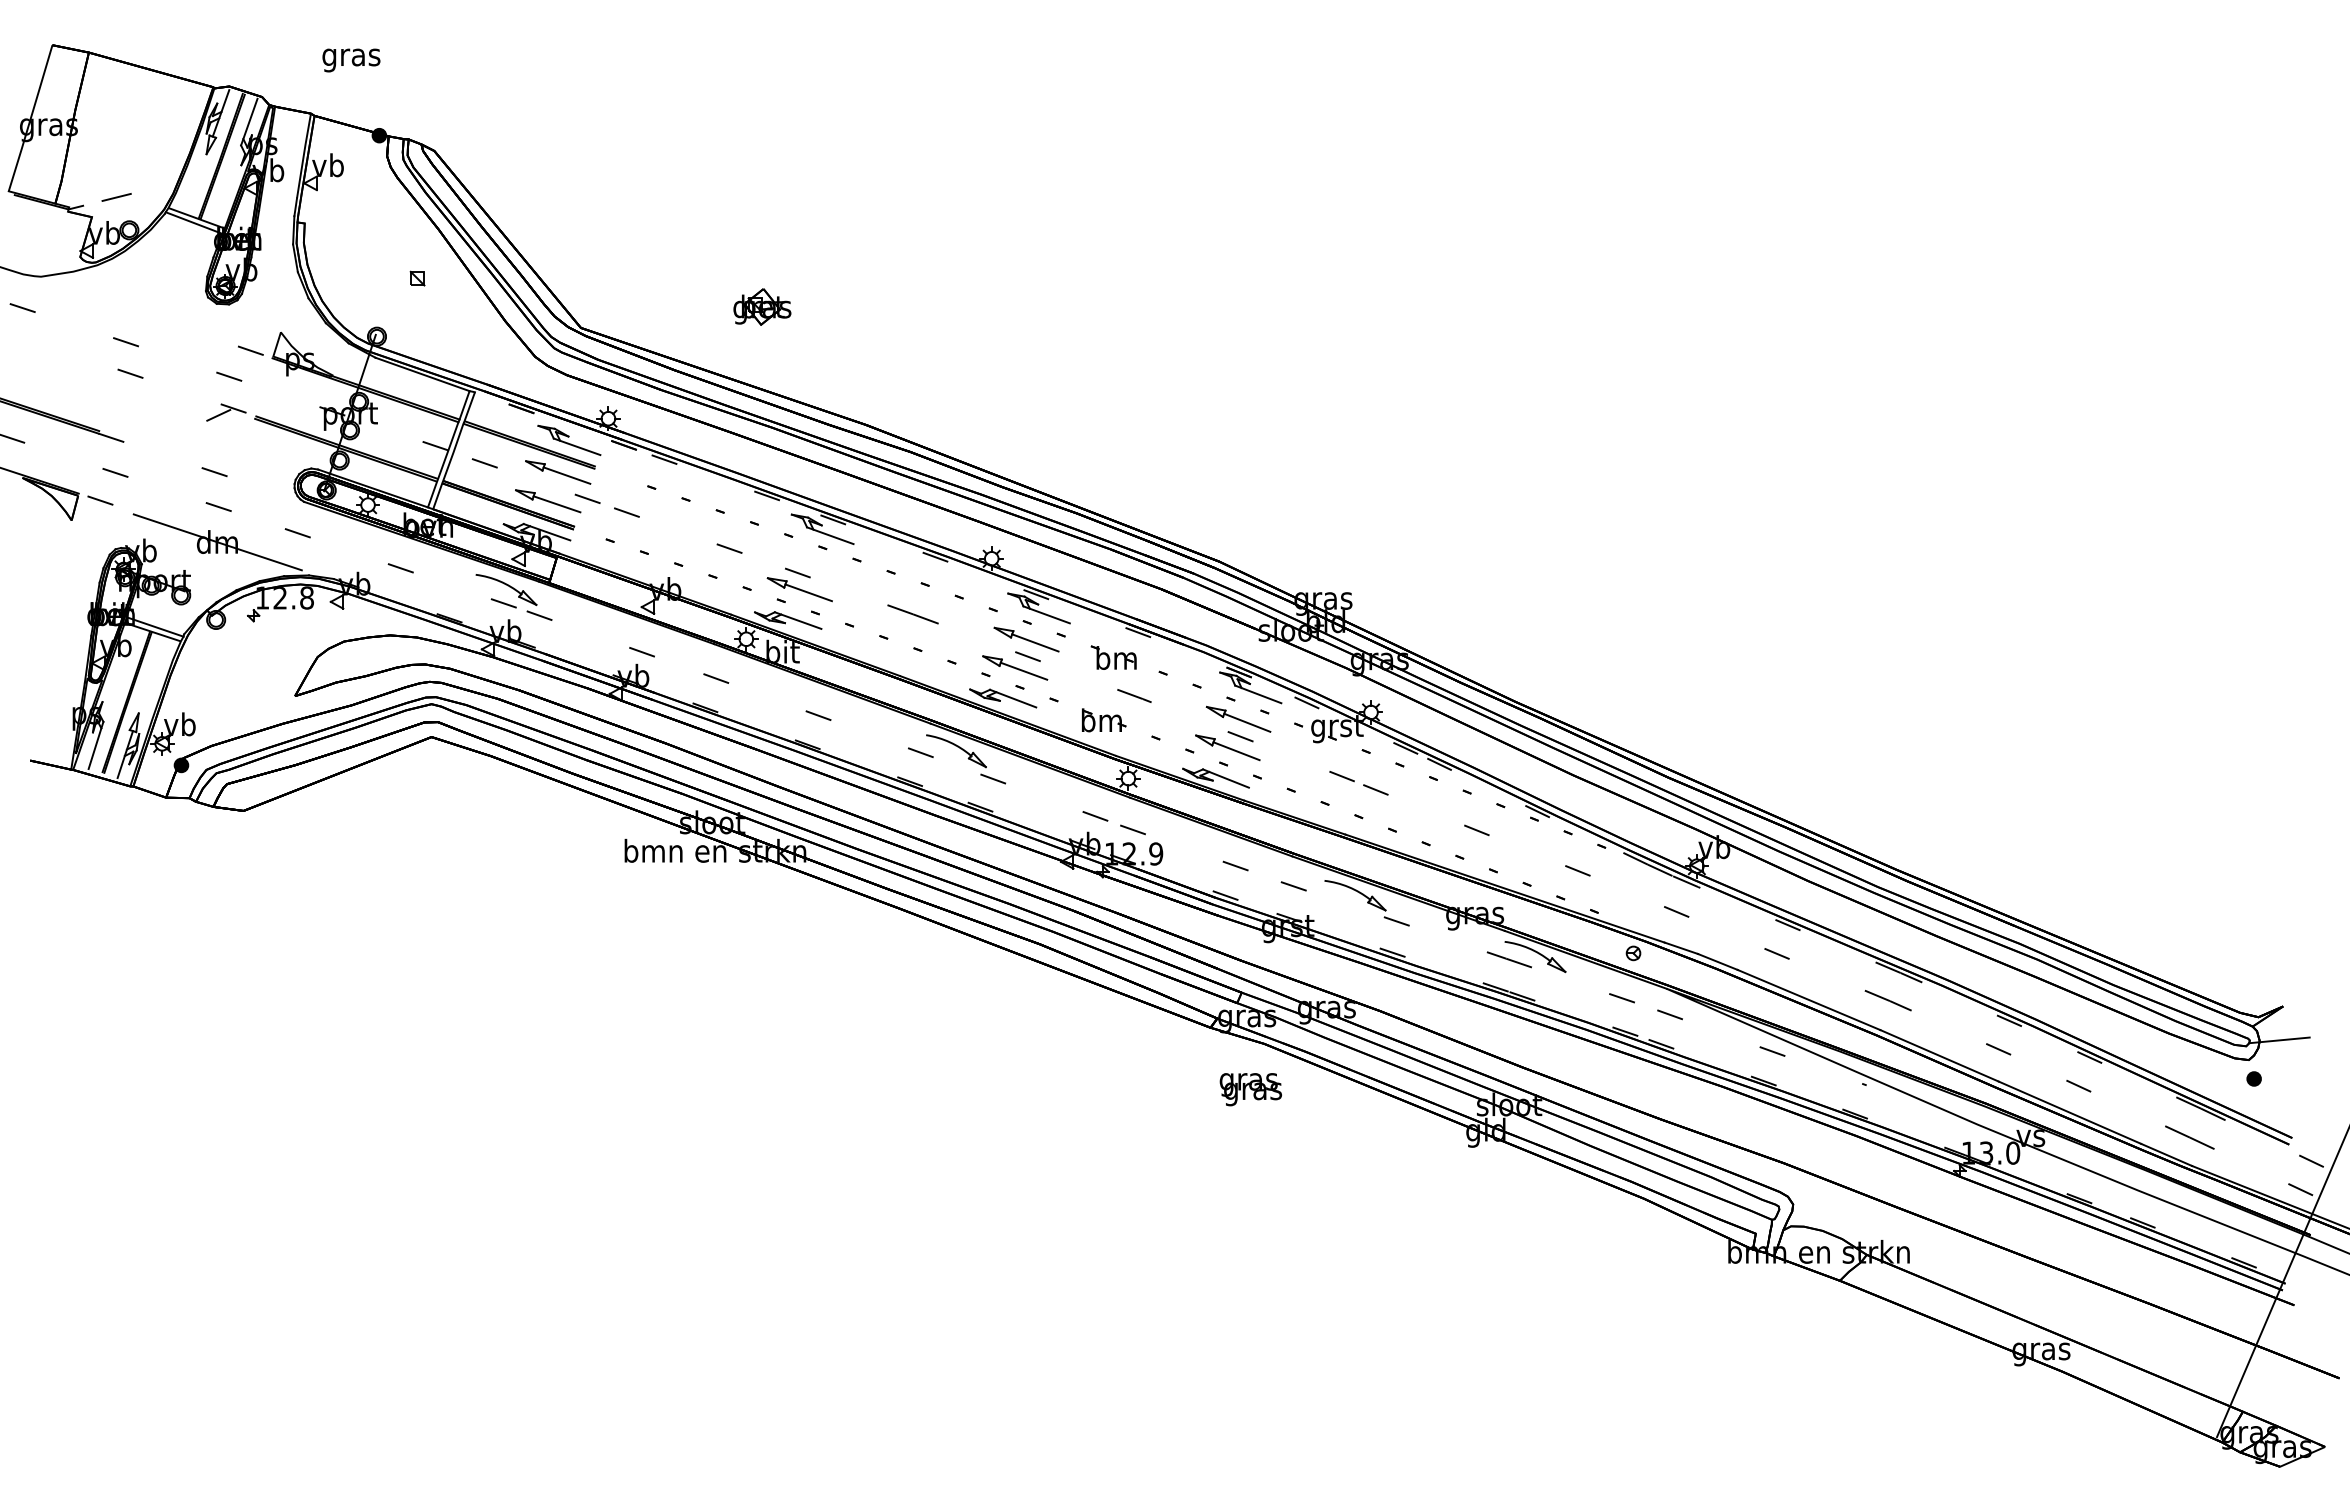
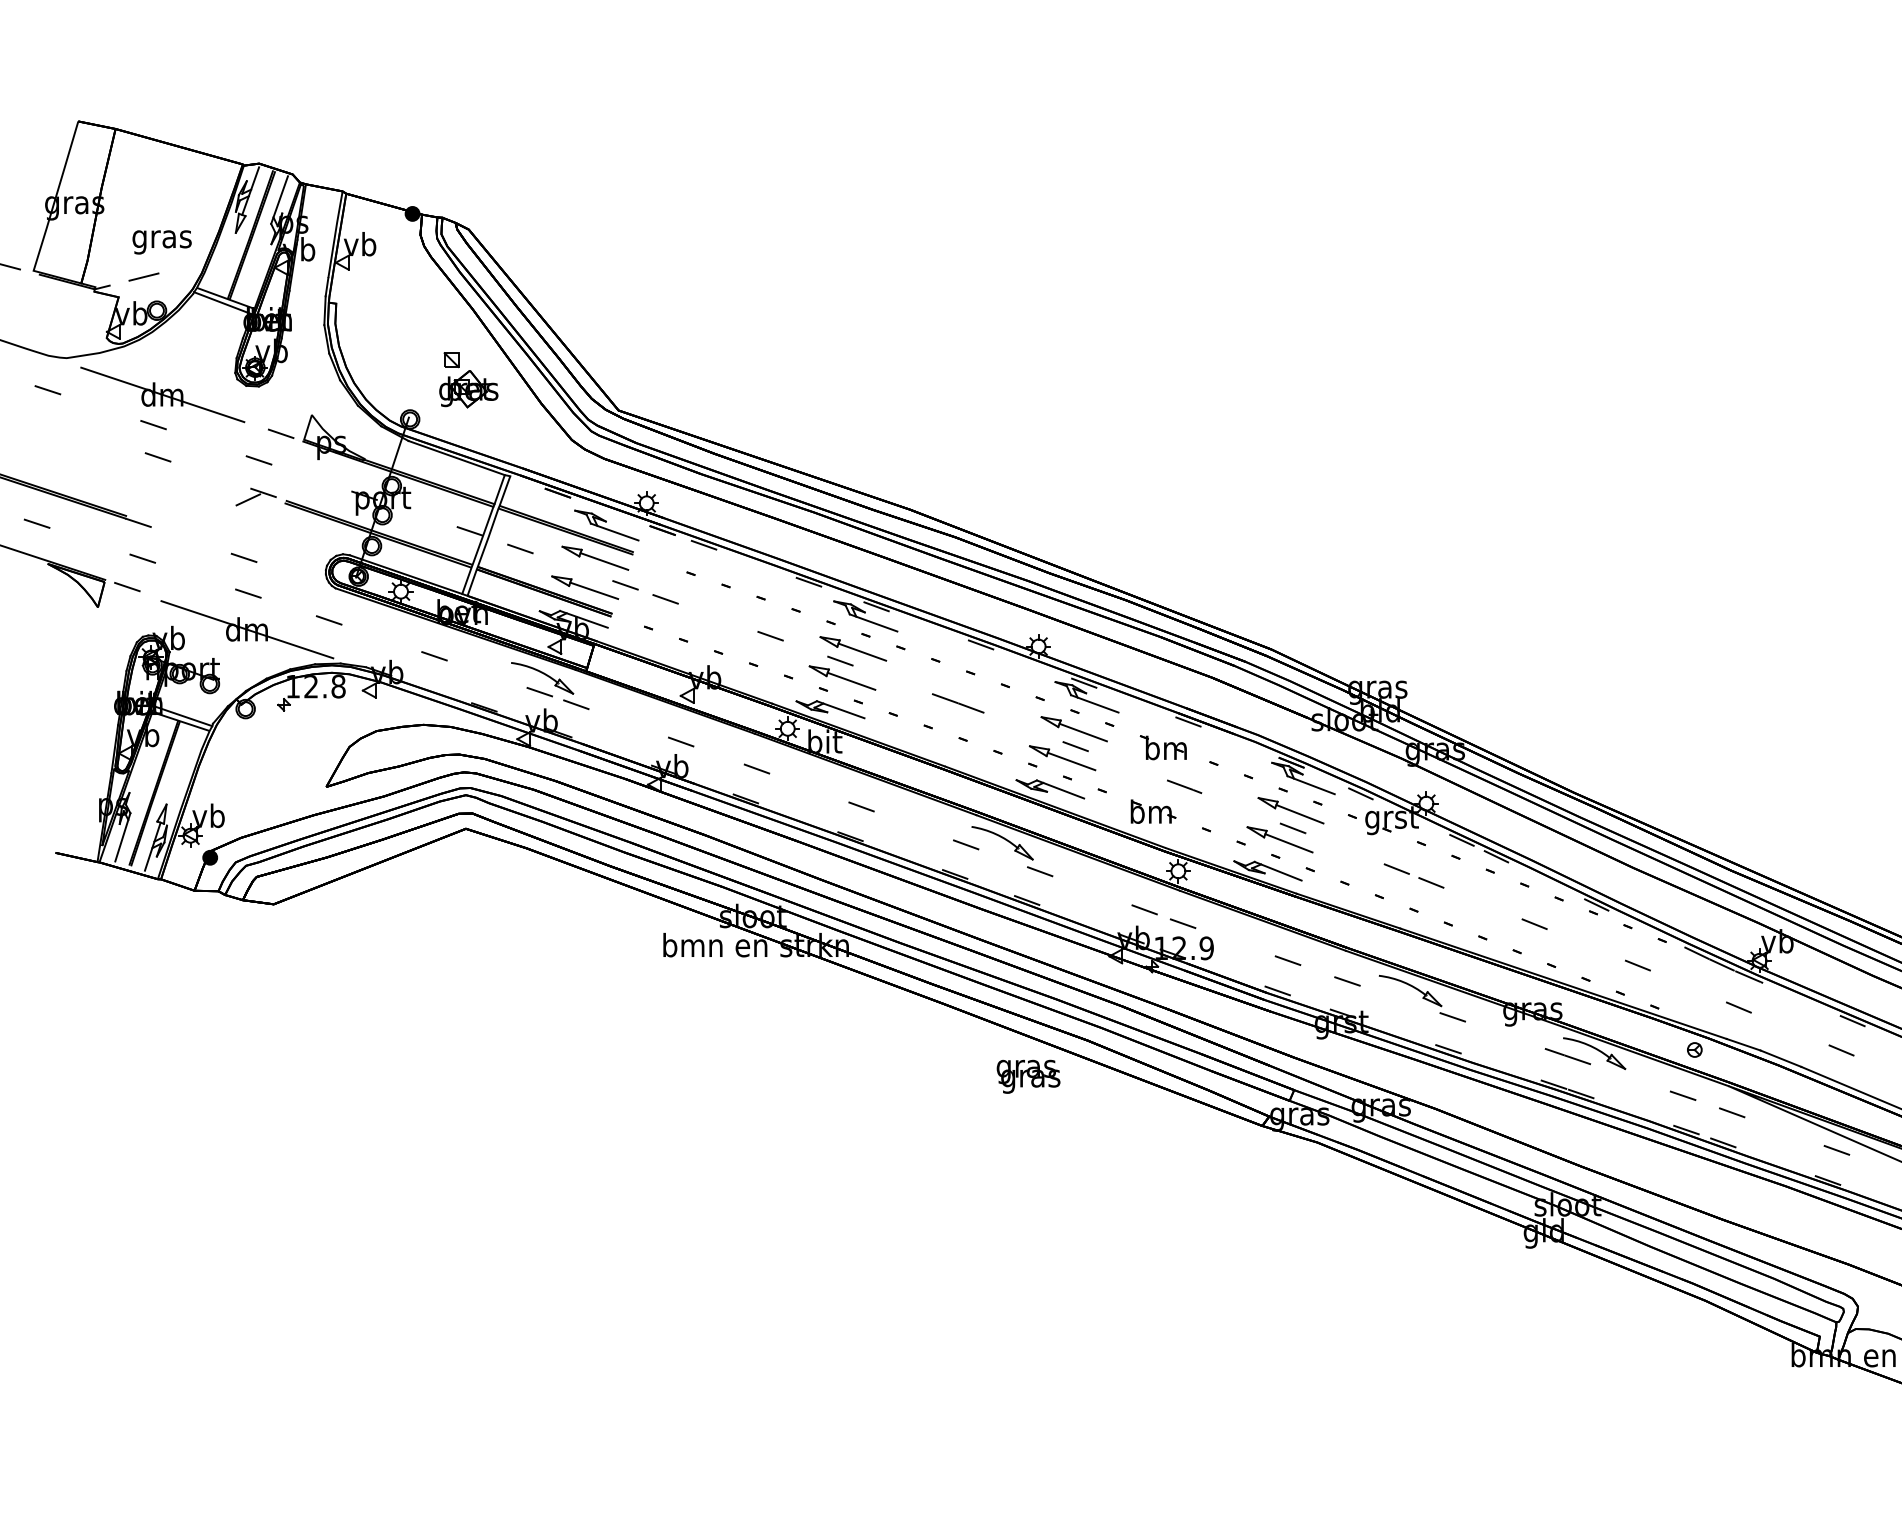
text: (351, 60) -> (162, 242), moved
part: (762, 306) -> (468, 388), moved
part: (134, 312) -> (162, 394), added
part: (810, 560) -> (853, 648), added
text: (1250, 1089) -> (1028, 1076), moved

